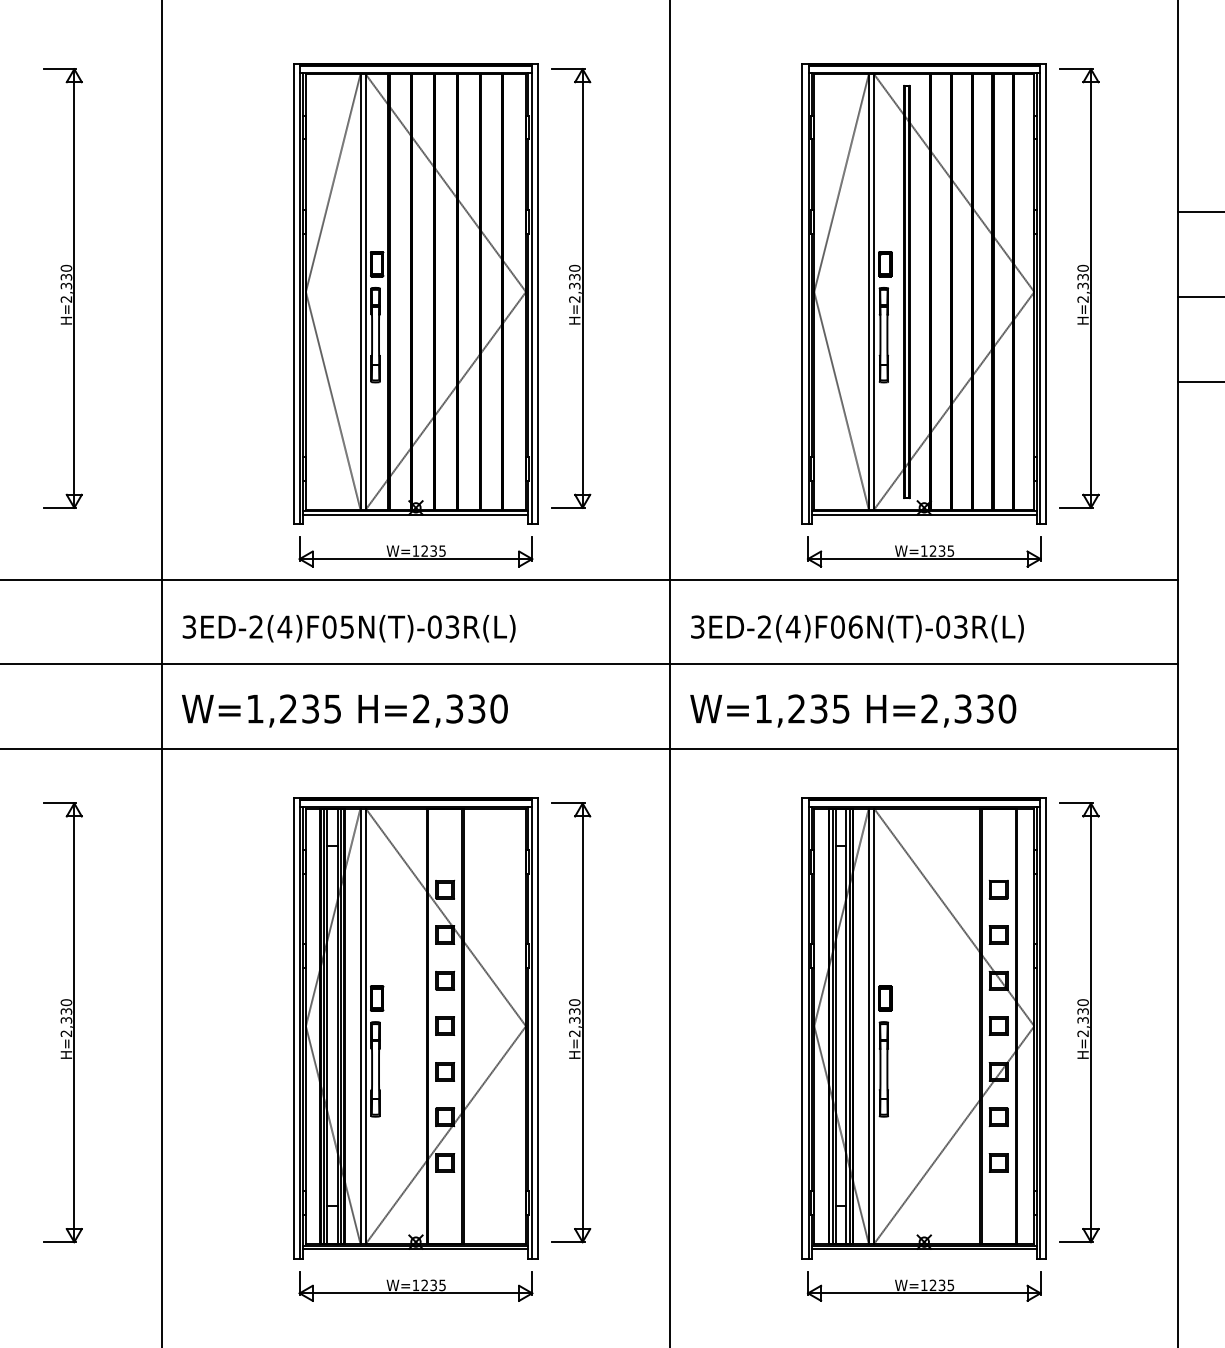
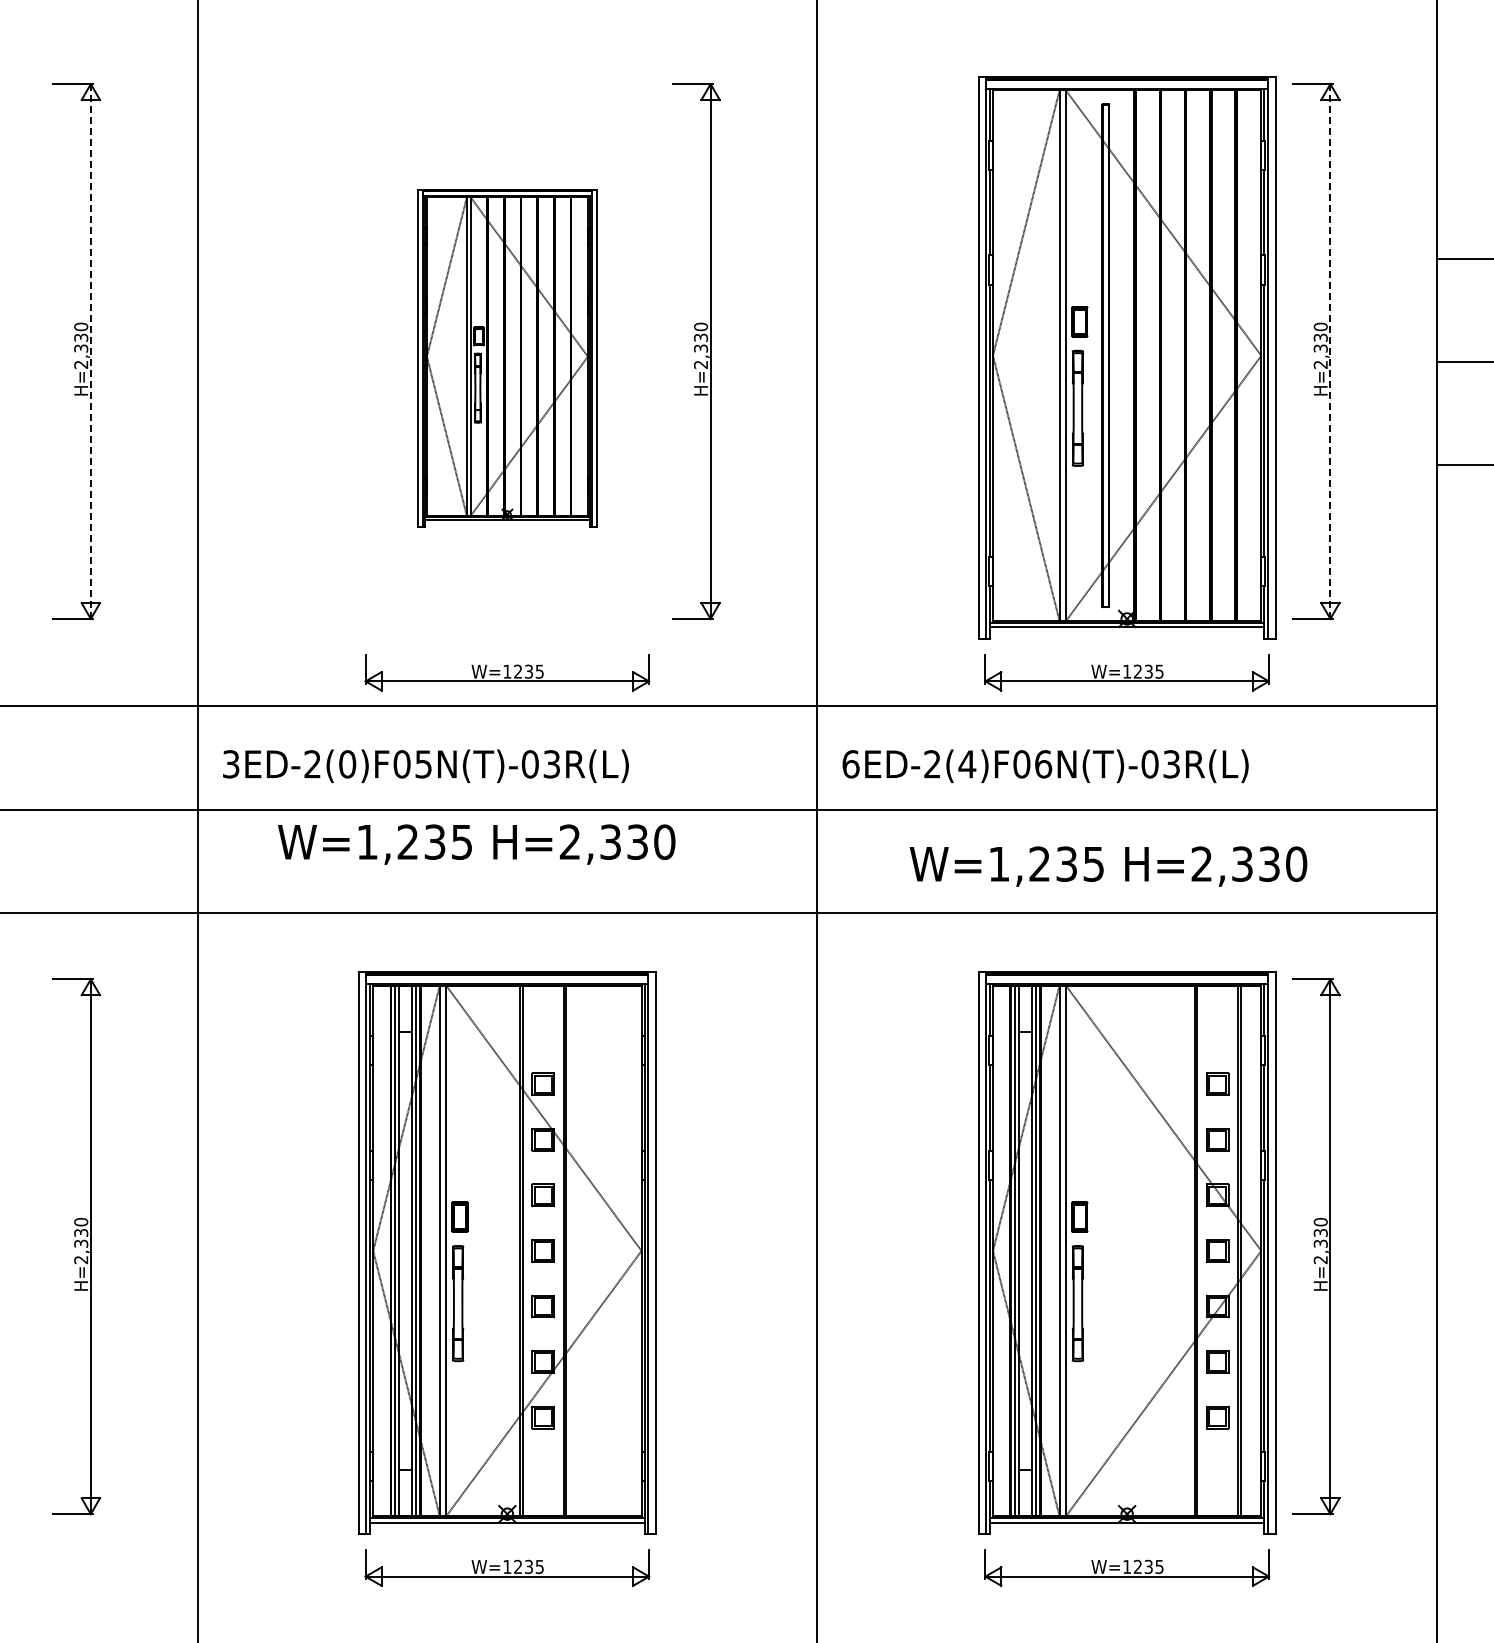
line: (74, 289) -> (90, 352), solid -> dashed
line: (1091, 289) -> (1330, 352), solid -> dashed
part: (416, 293) -> (507, 357), size x0.6
text: (284, 627) -> (347, 764), 3ED-2(4)F05N(T)-03R(L) -> 3ED-2(0)F05N(T)-03R(L)
text: (697, 627) -> (850, 764), 3ED-2(4)F06N(T)-03R(L) -> 6ED-2(4)F06N(T)-03R(L)
text: (344, 710) -> (476, 844), moved
text: (853, 710) -> (1108, 866), moved
part: (571, 1022) -> (696, 1246), removed

